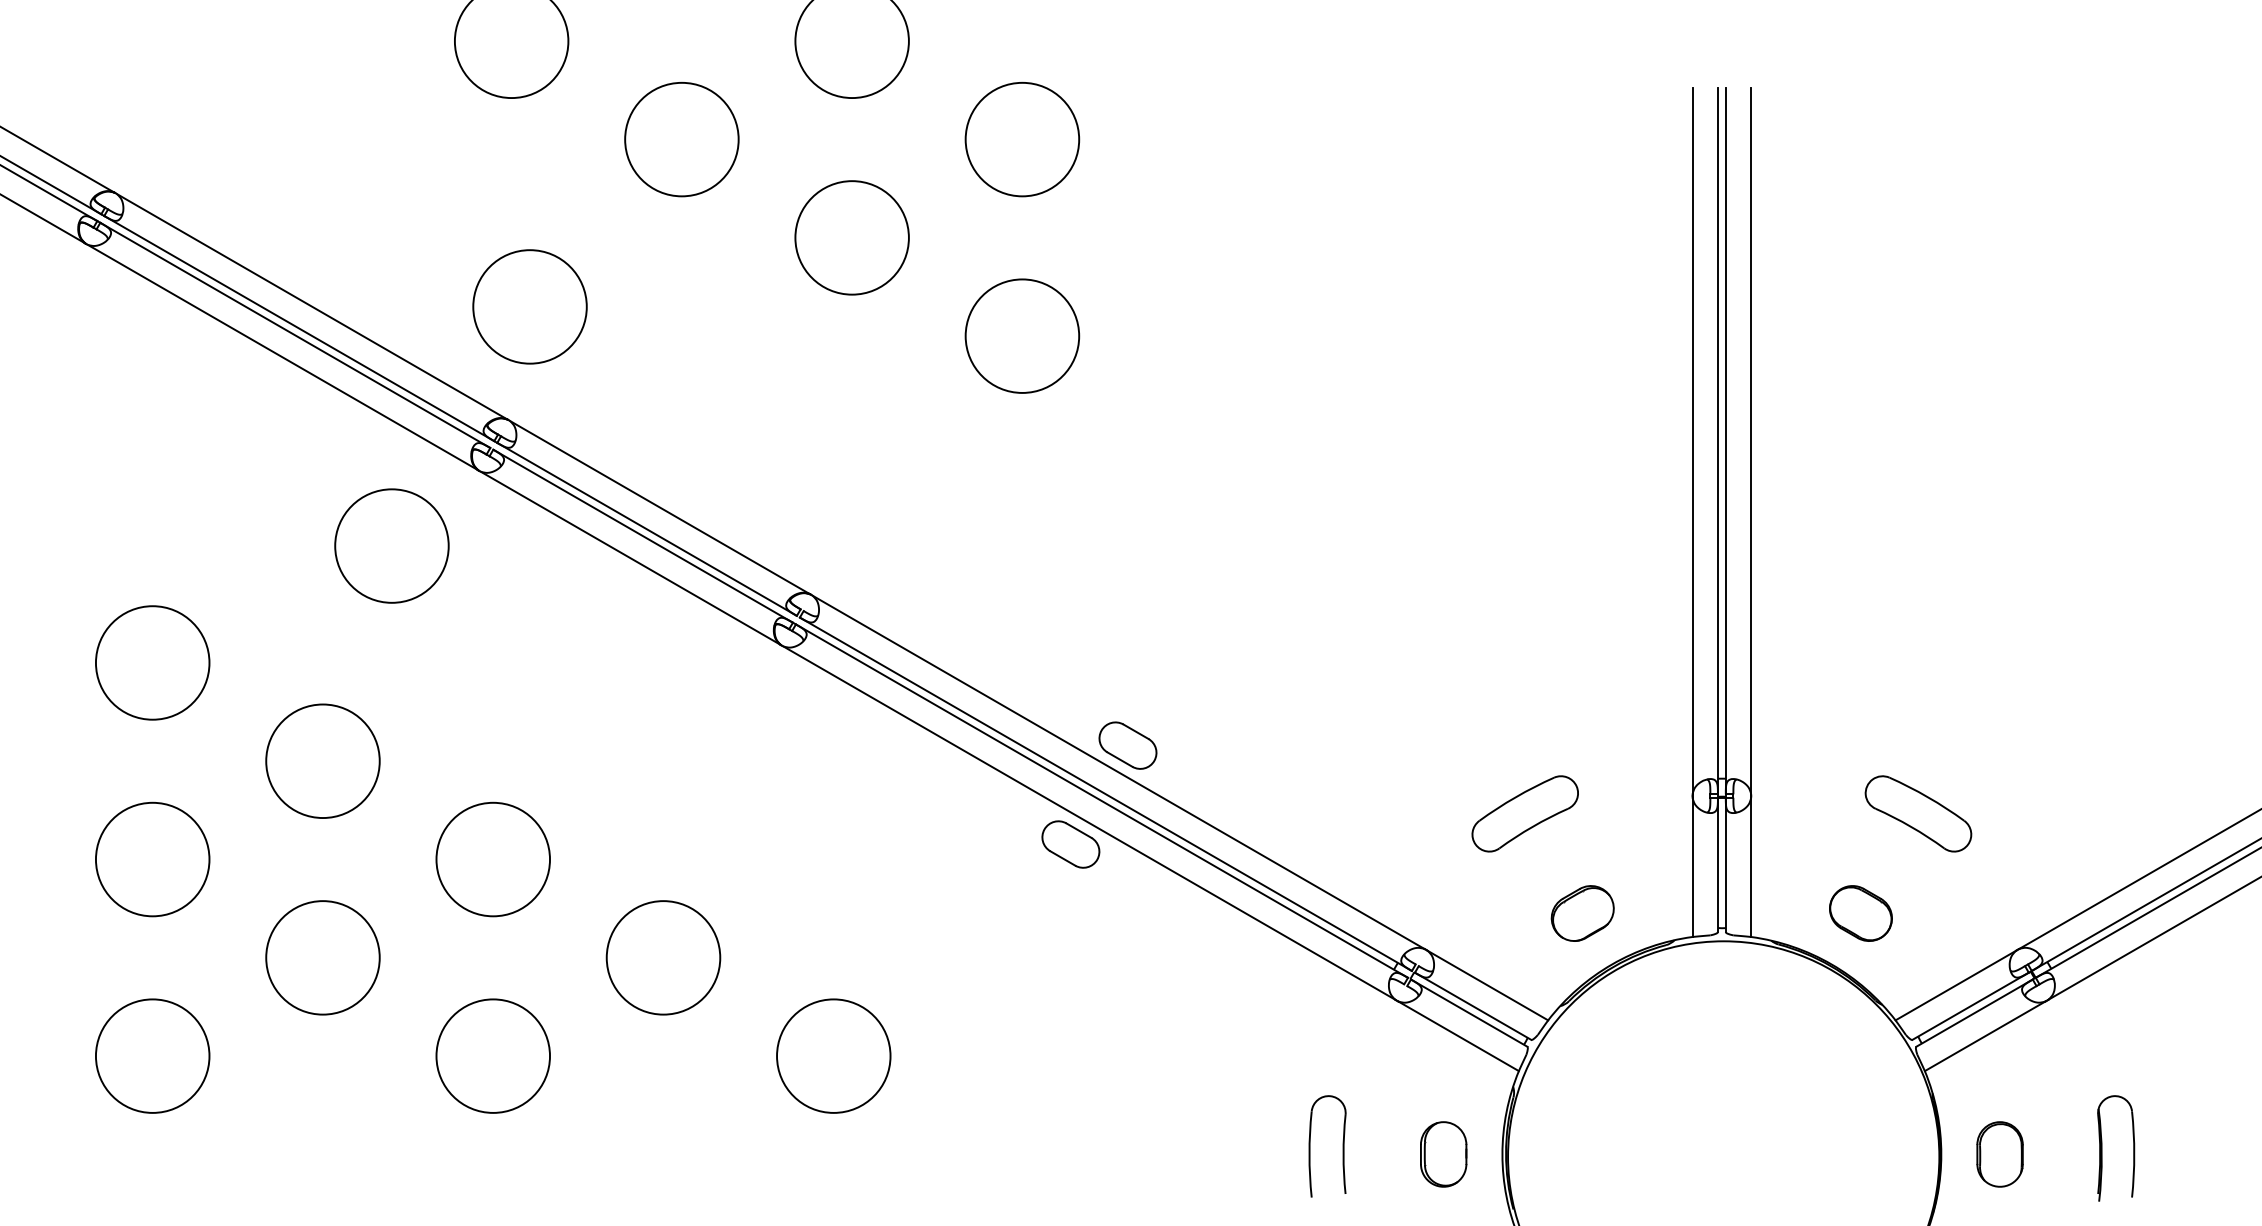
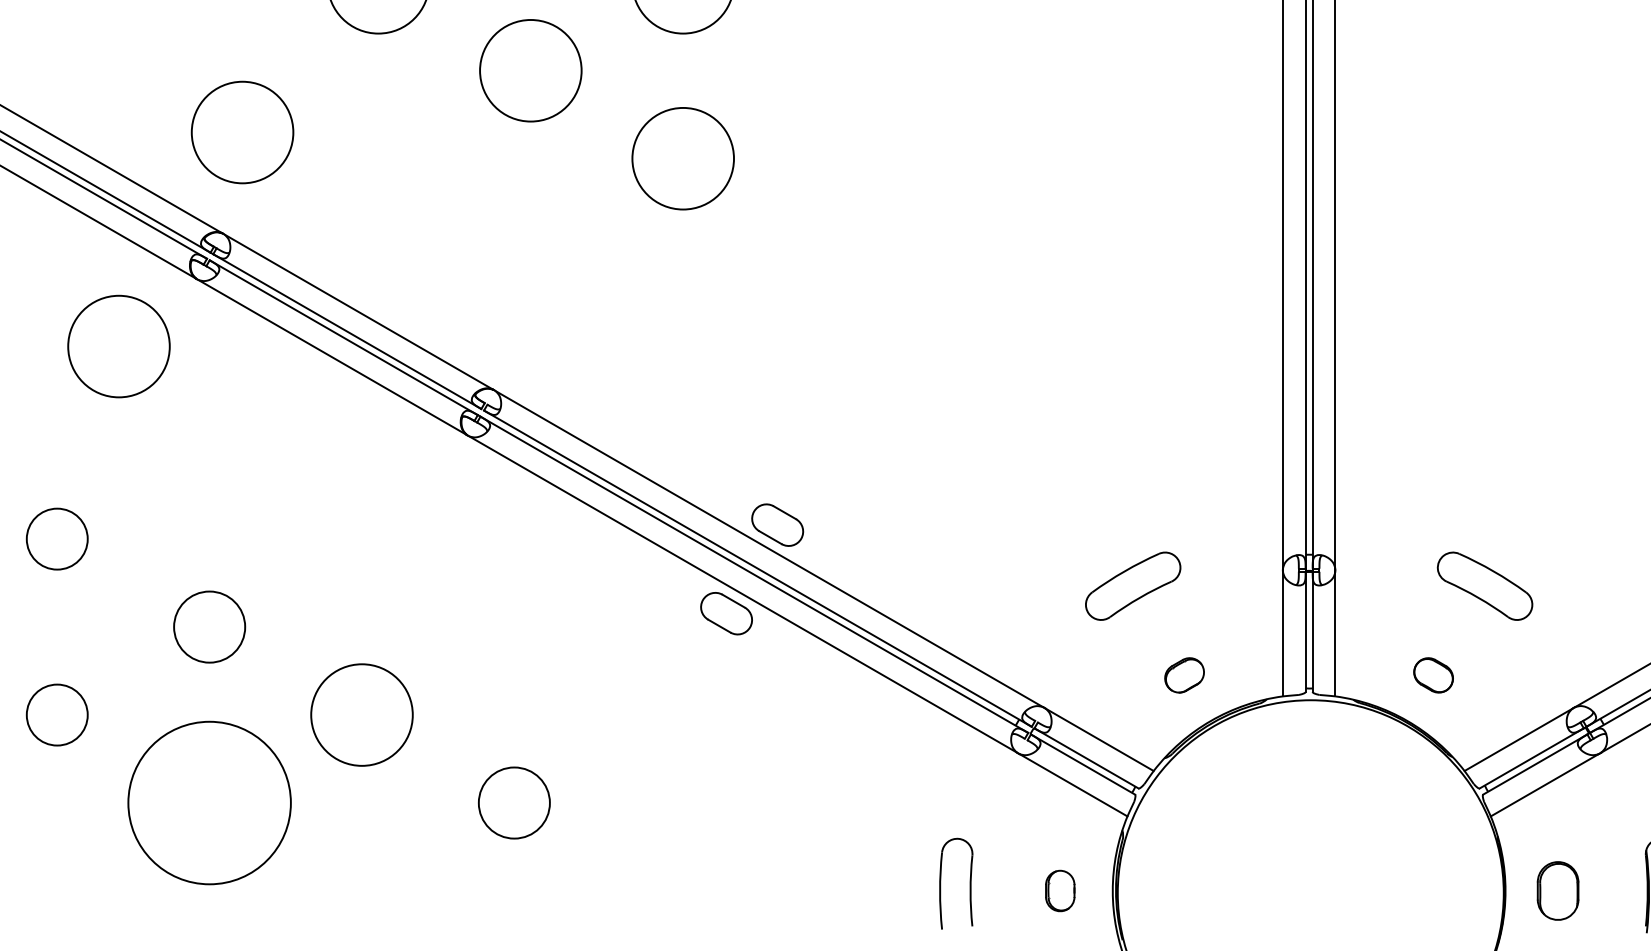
circle: (322, 761) -> (56, 539), size x0.6
circle: (493, 859) -> (209, 627), size x0.7
part: (1582, 913) -> (1184, 675), size x0.7
part: (1860, 913) -> (1433, 675), size x0.7
circle: (322, 957) -> (56, 714), size x0.6
circle: (493, 1055) -> (209, 802), size x1.6
circle: (833, 1055) -> (514, 802), size x0.7
part: (1443, 1154) -> (1060, 891), size x0.7

